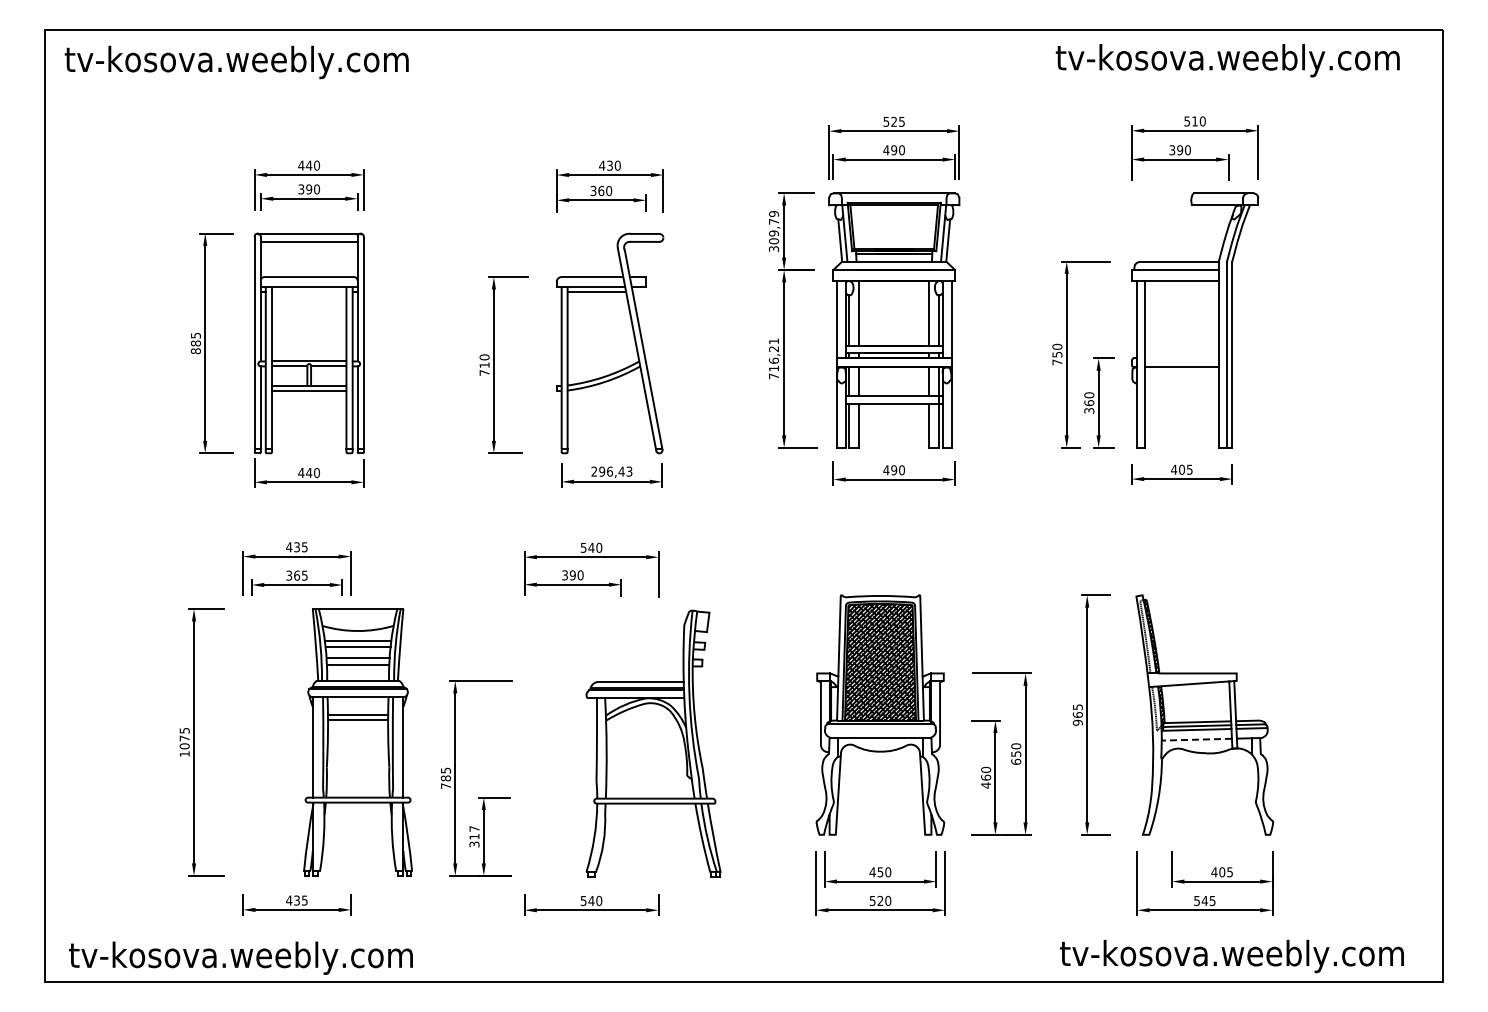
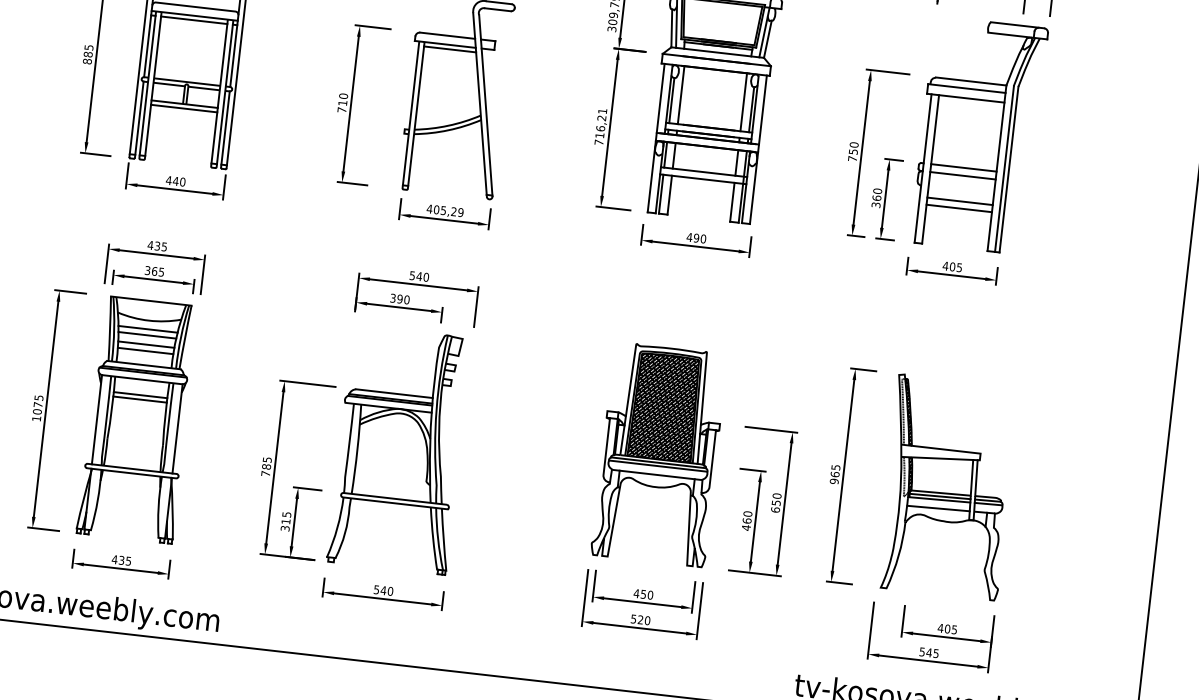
line: (309, 291) -> (194, 19), added
line: (1181, 358) -> (963, 167), added
line: (1181, 396) -> (959, 201), added
line: (1181, 404) -> (958, 208), added
text: (611, 471) -> (444, 210), 296,43 -> 405,29
line: (880, 728) -> (658, 466), added
line: (1197, 739) -> (939, 508), dashed -> solid
part: (357, 742) -> (137, 419), moved
part: (653, 743) -> (399, 449), moved
text: (474, 828) -> (286, 514), 317 -> 315

